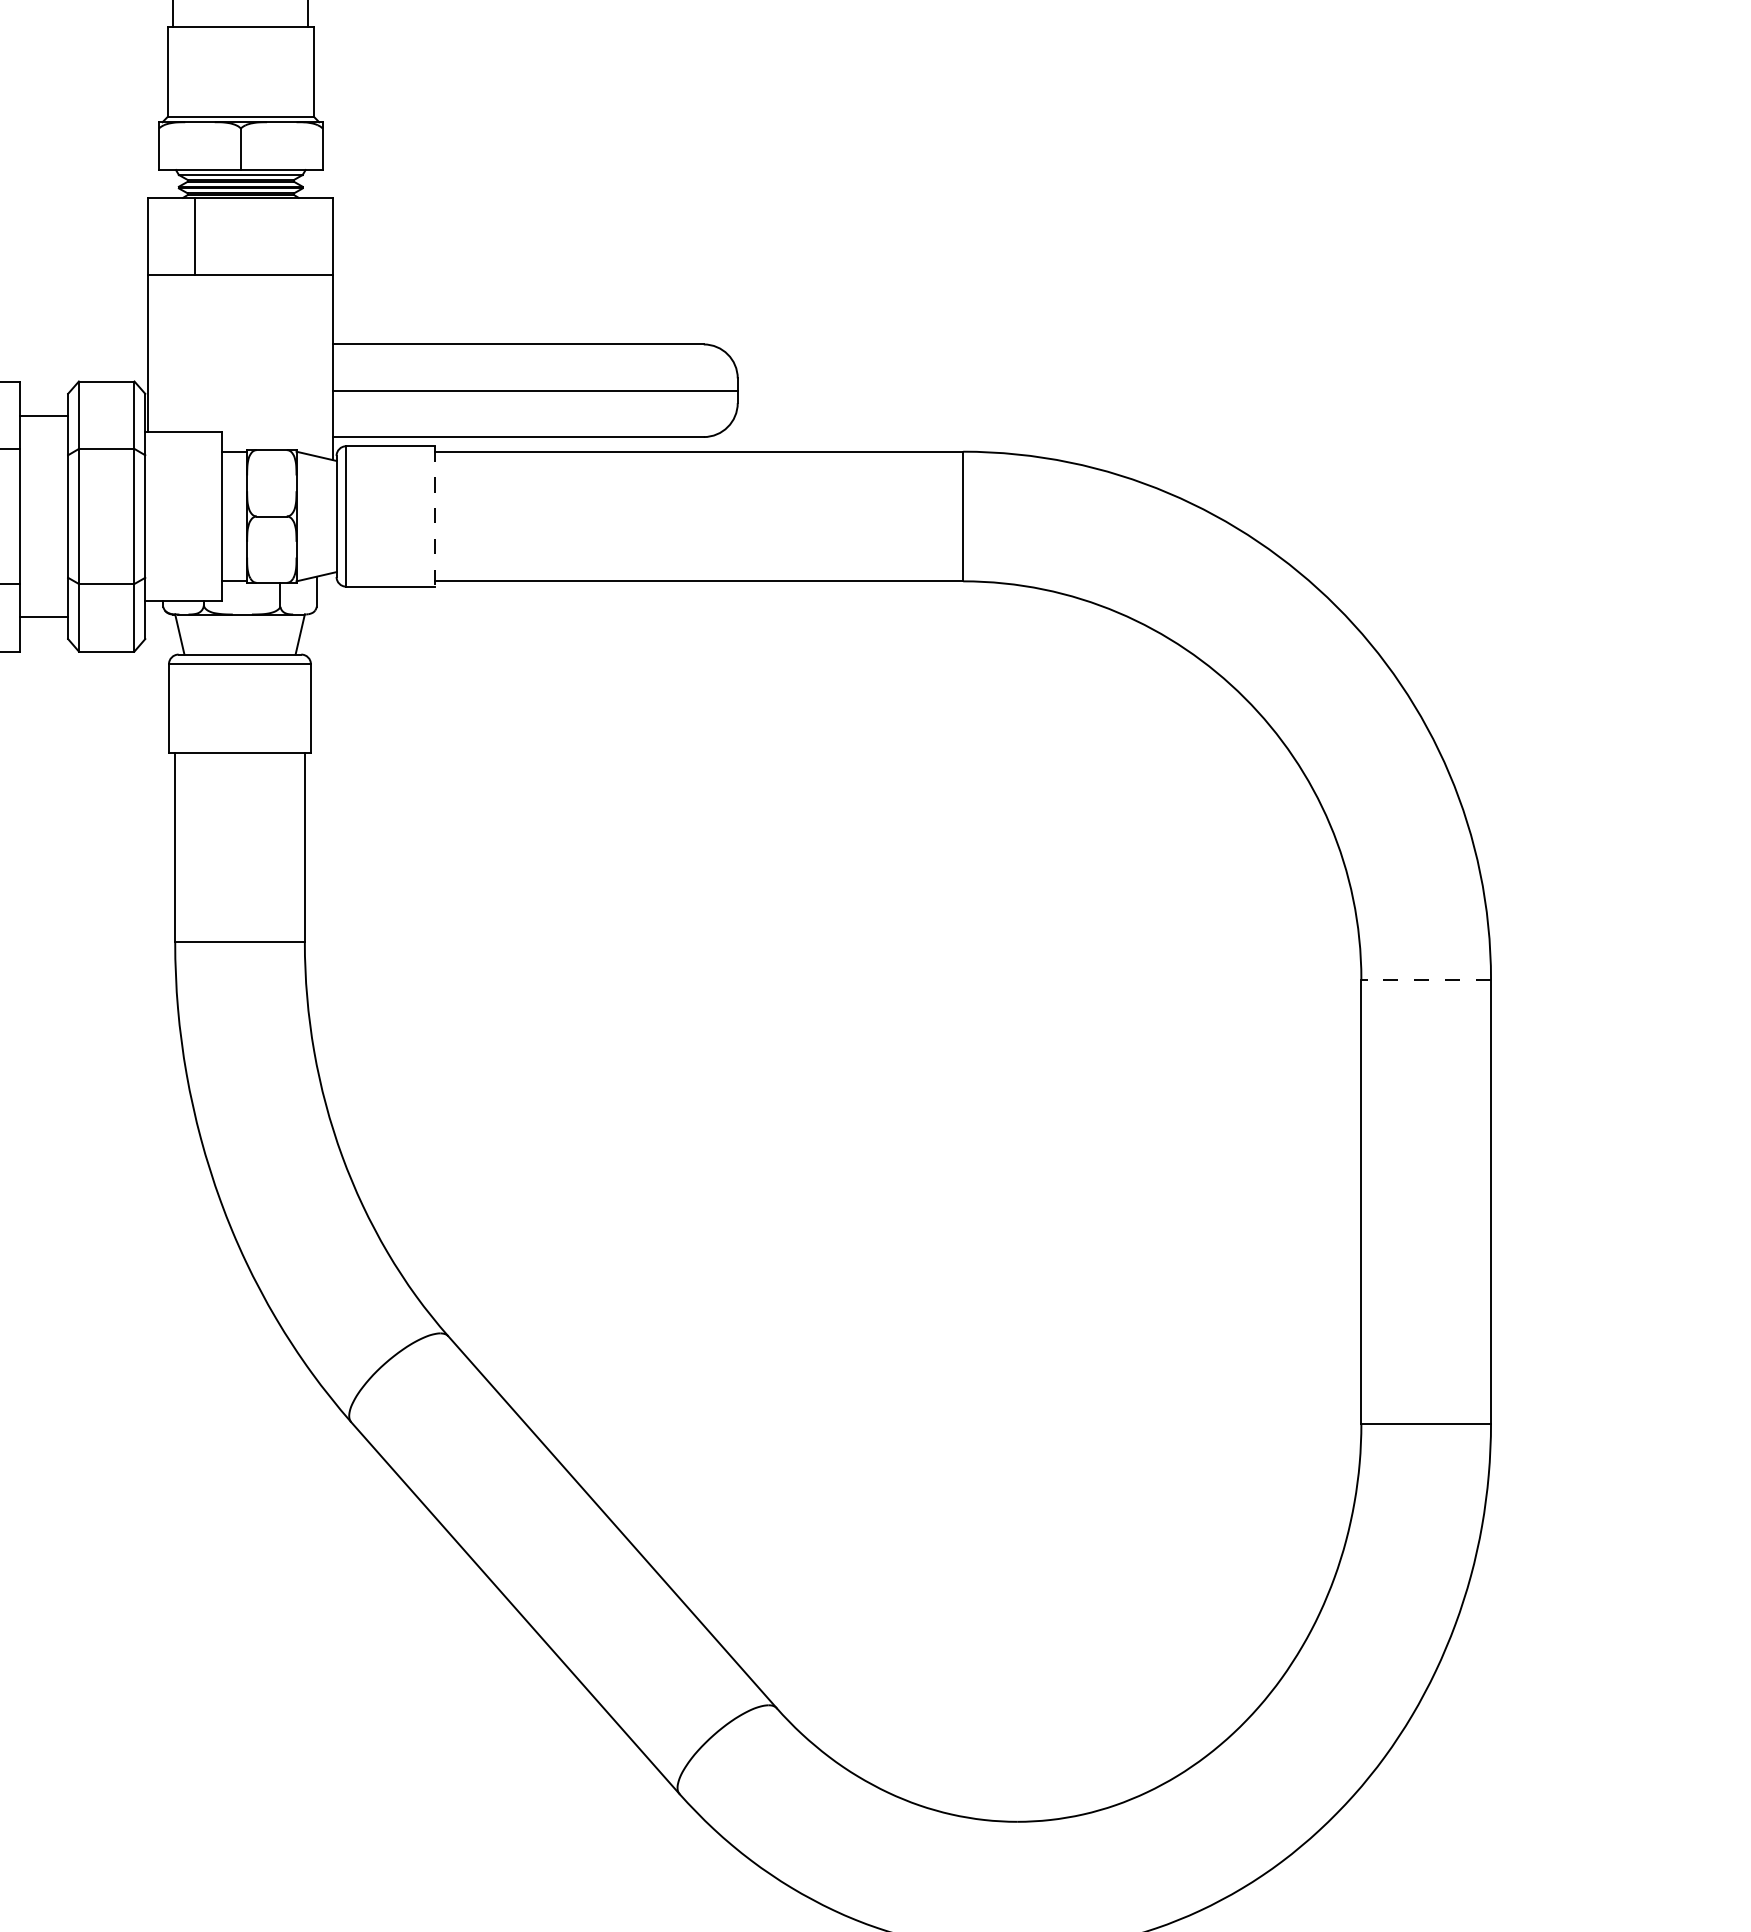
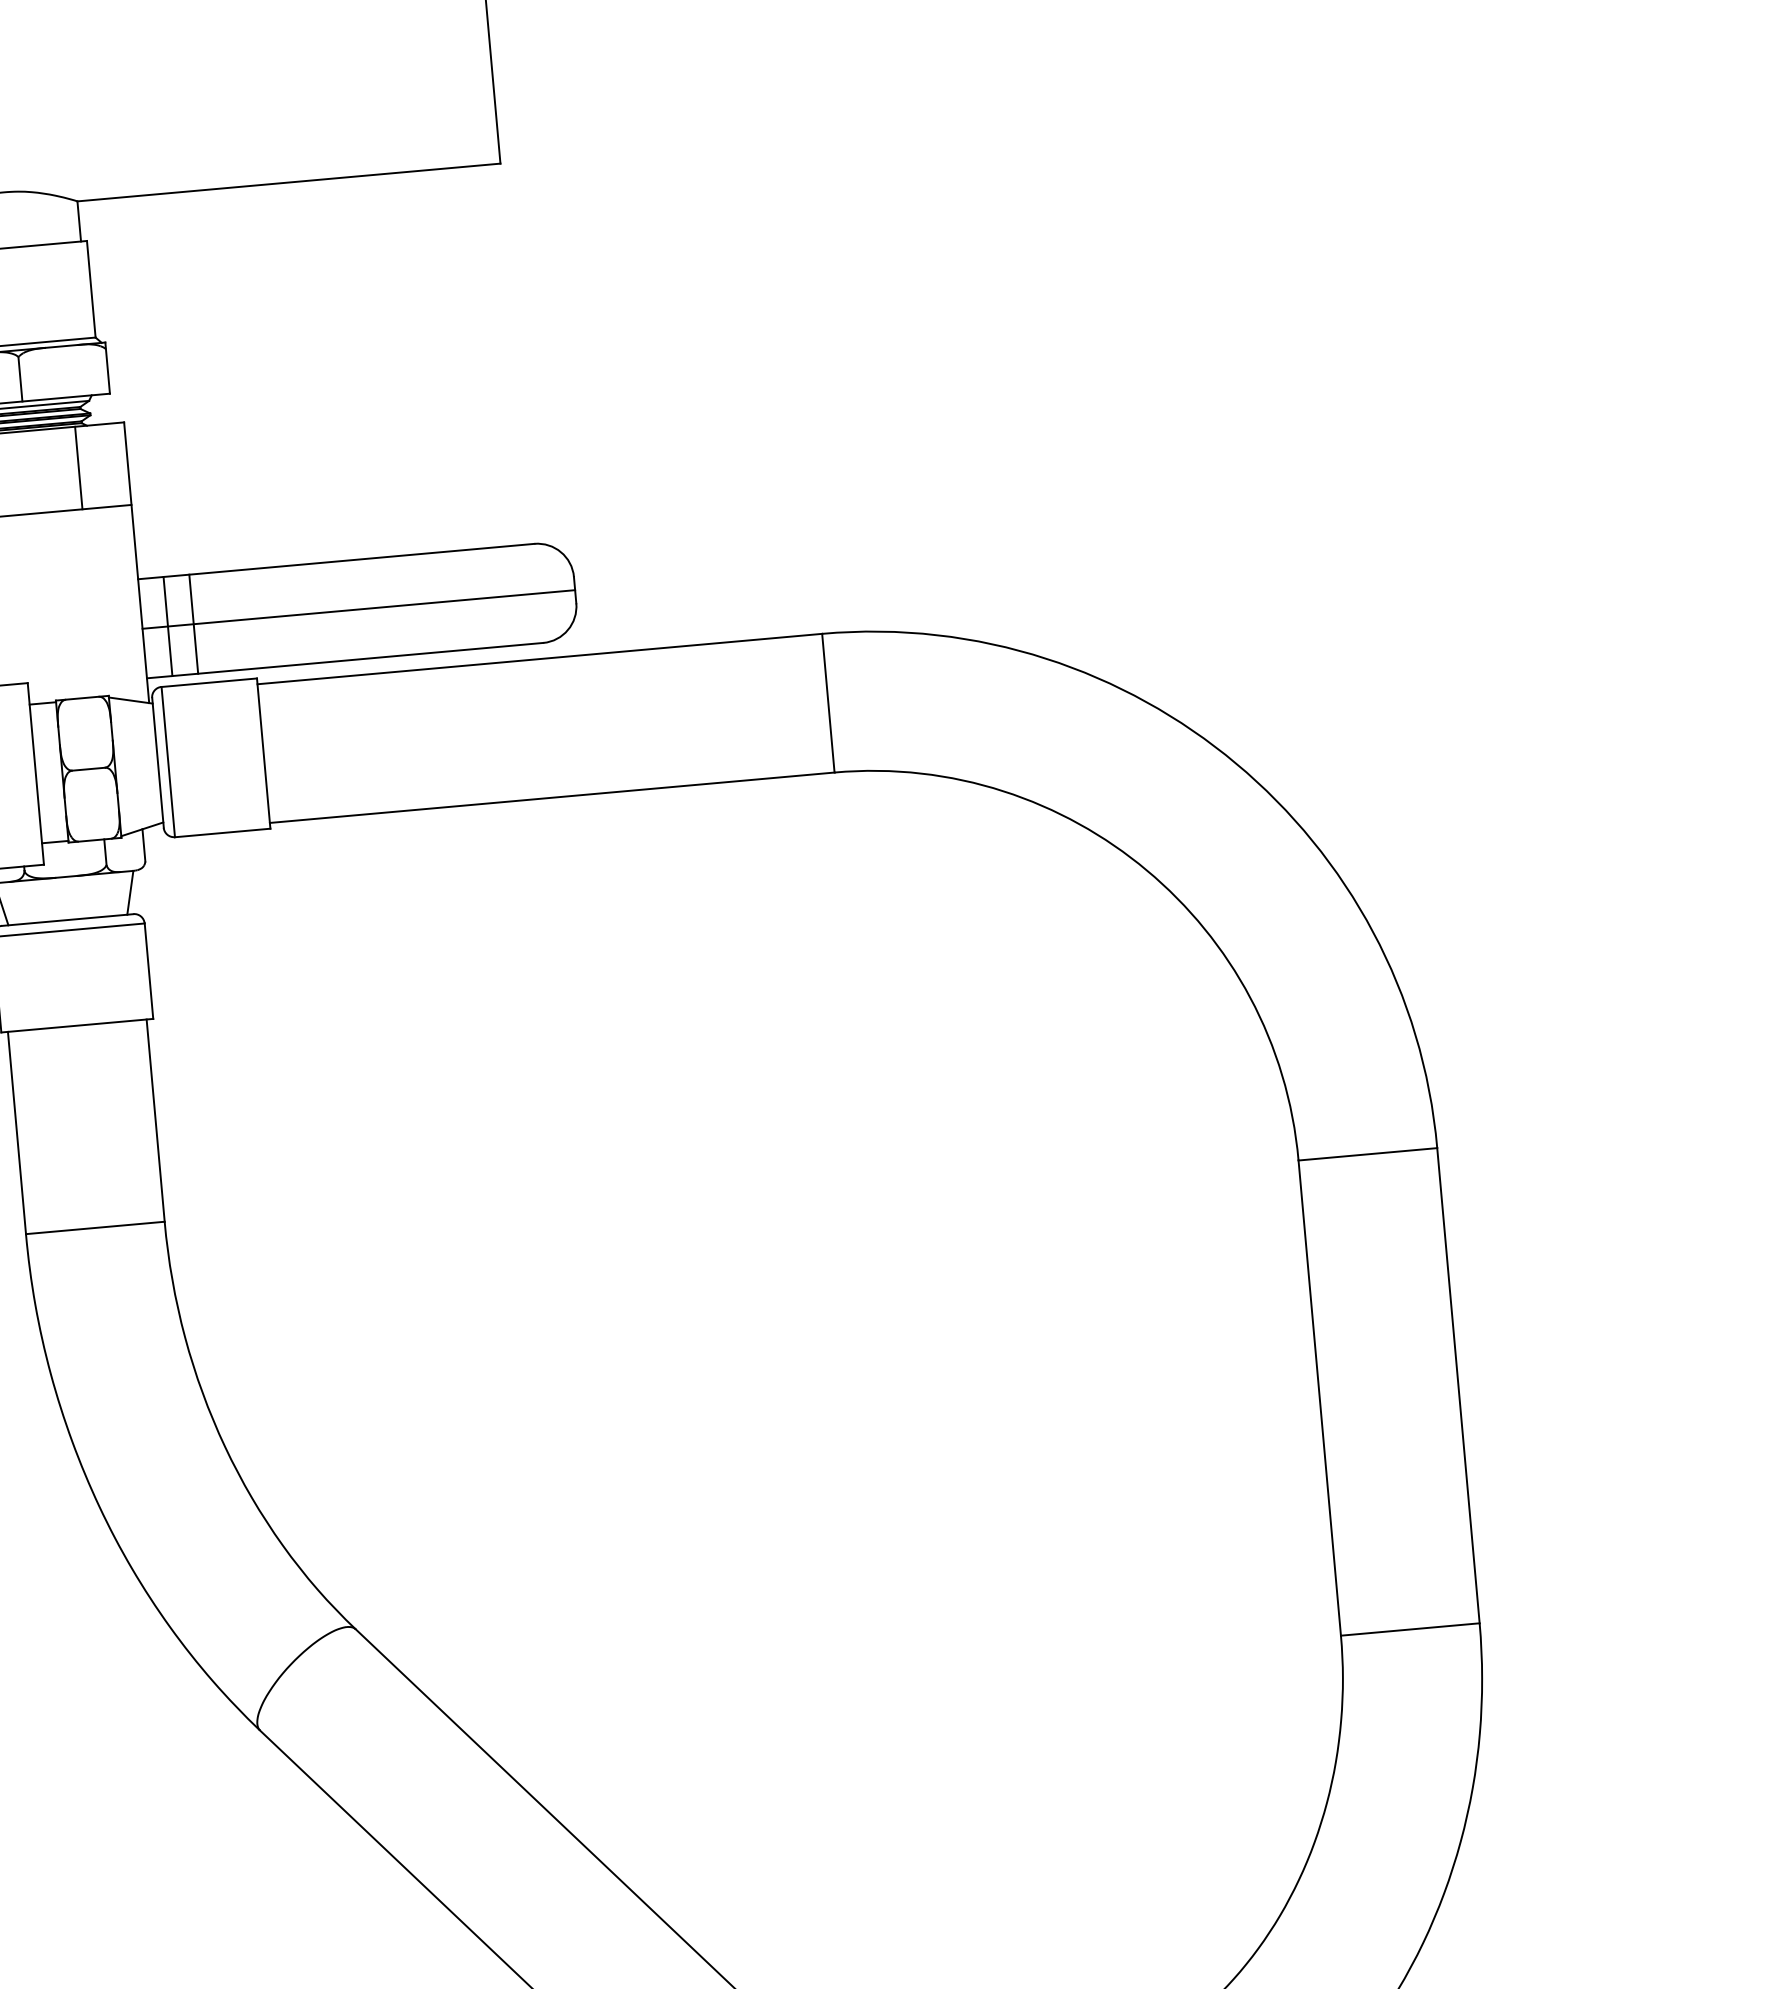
line: (287, 236) -> (78, 468), added
line: (357, 390) -> (168, 626), added
line: (381, 390) -> (193, 623), added
line: (435, 517) -> (263, 754), dashed -> solid
line: (1426, 979) -> (1368, 1154), dashed -> solid

